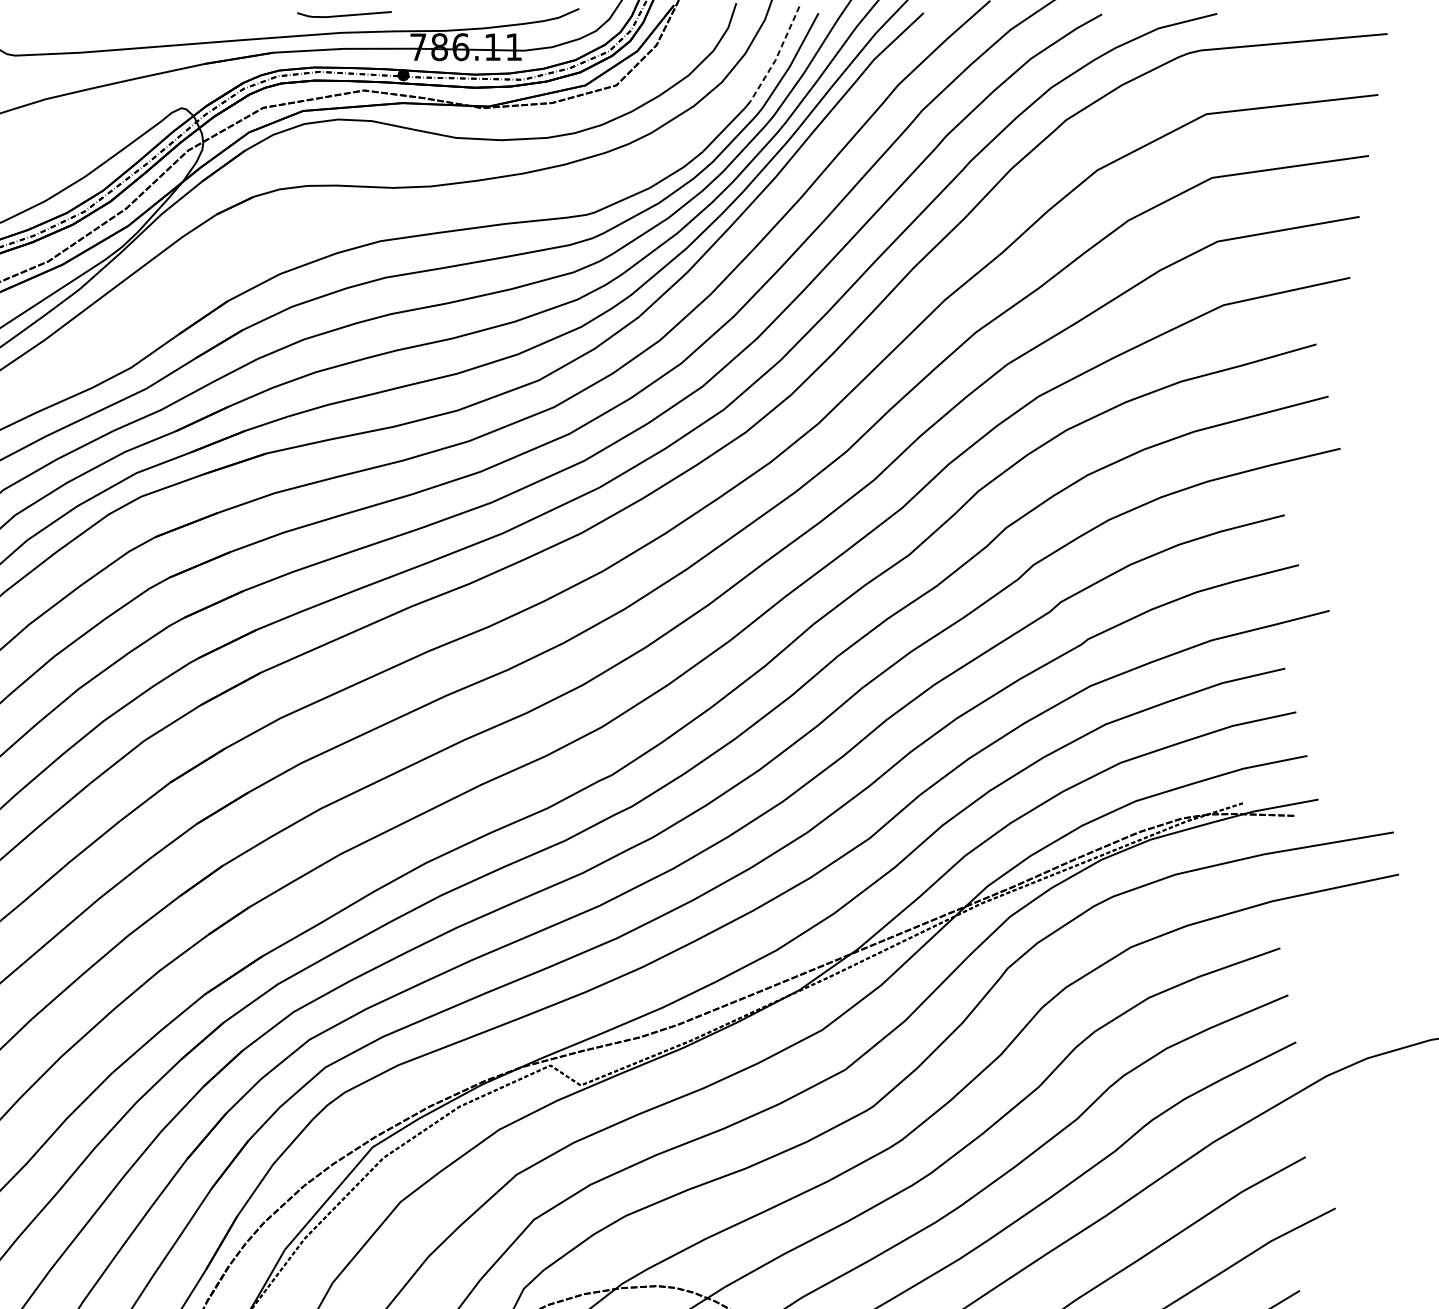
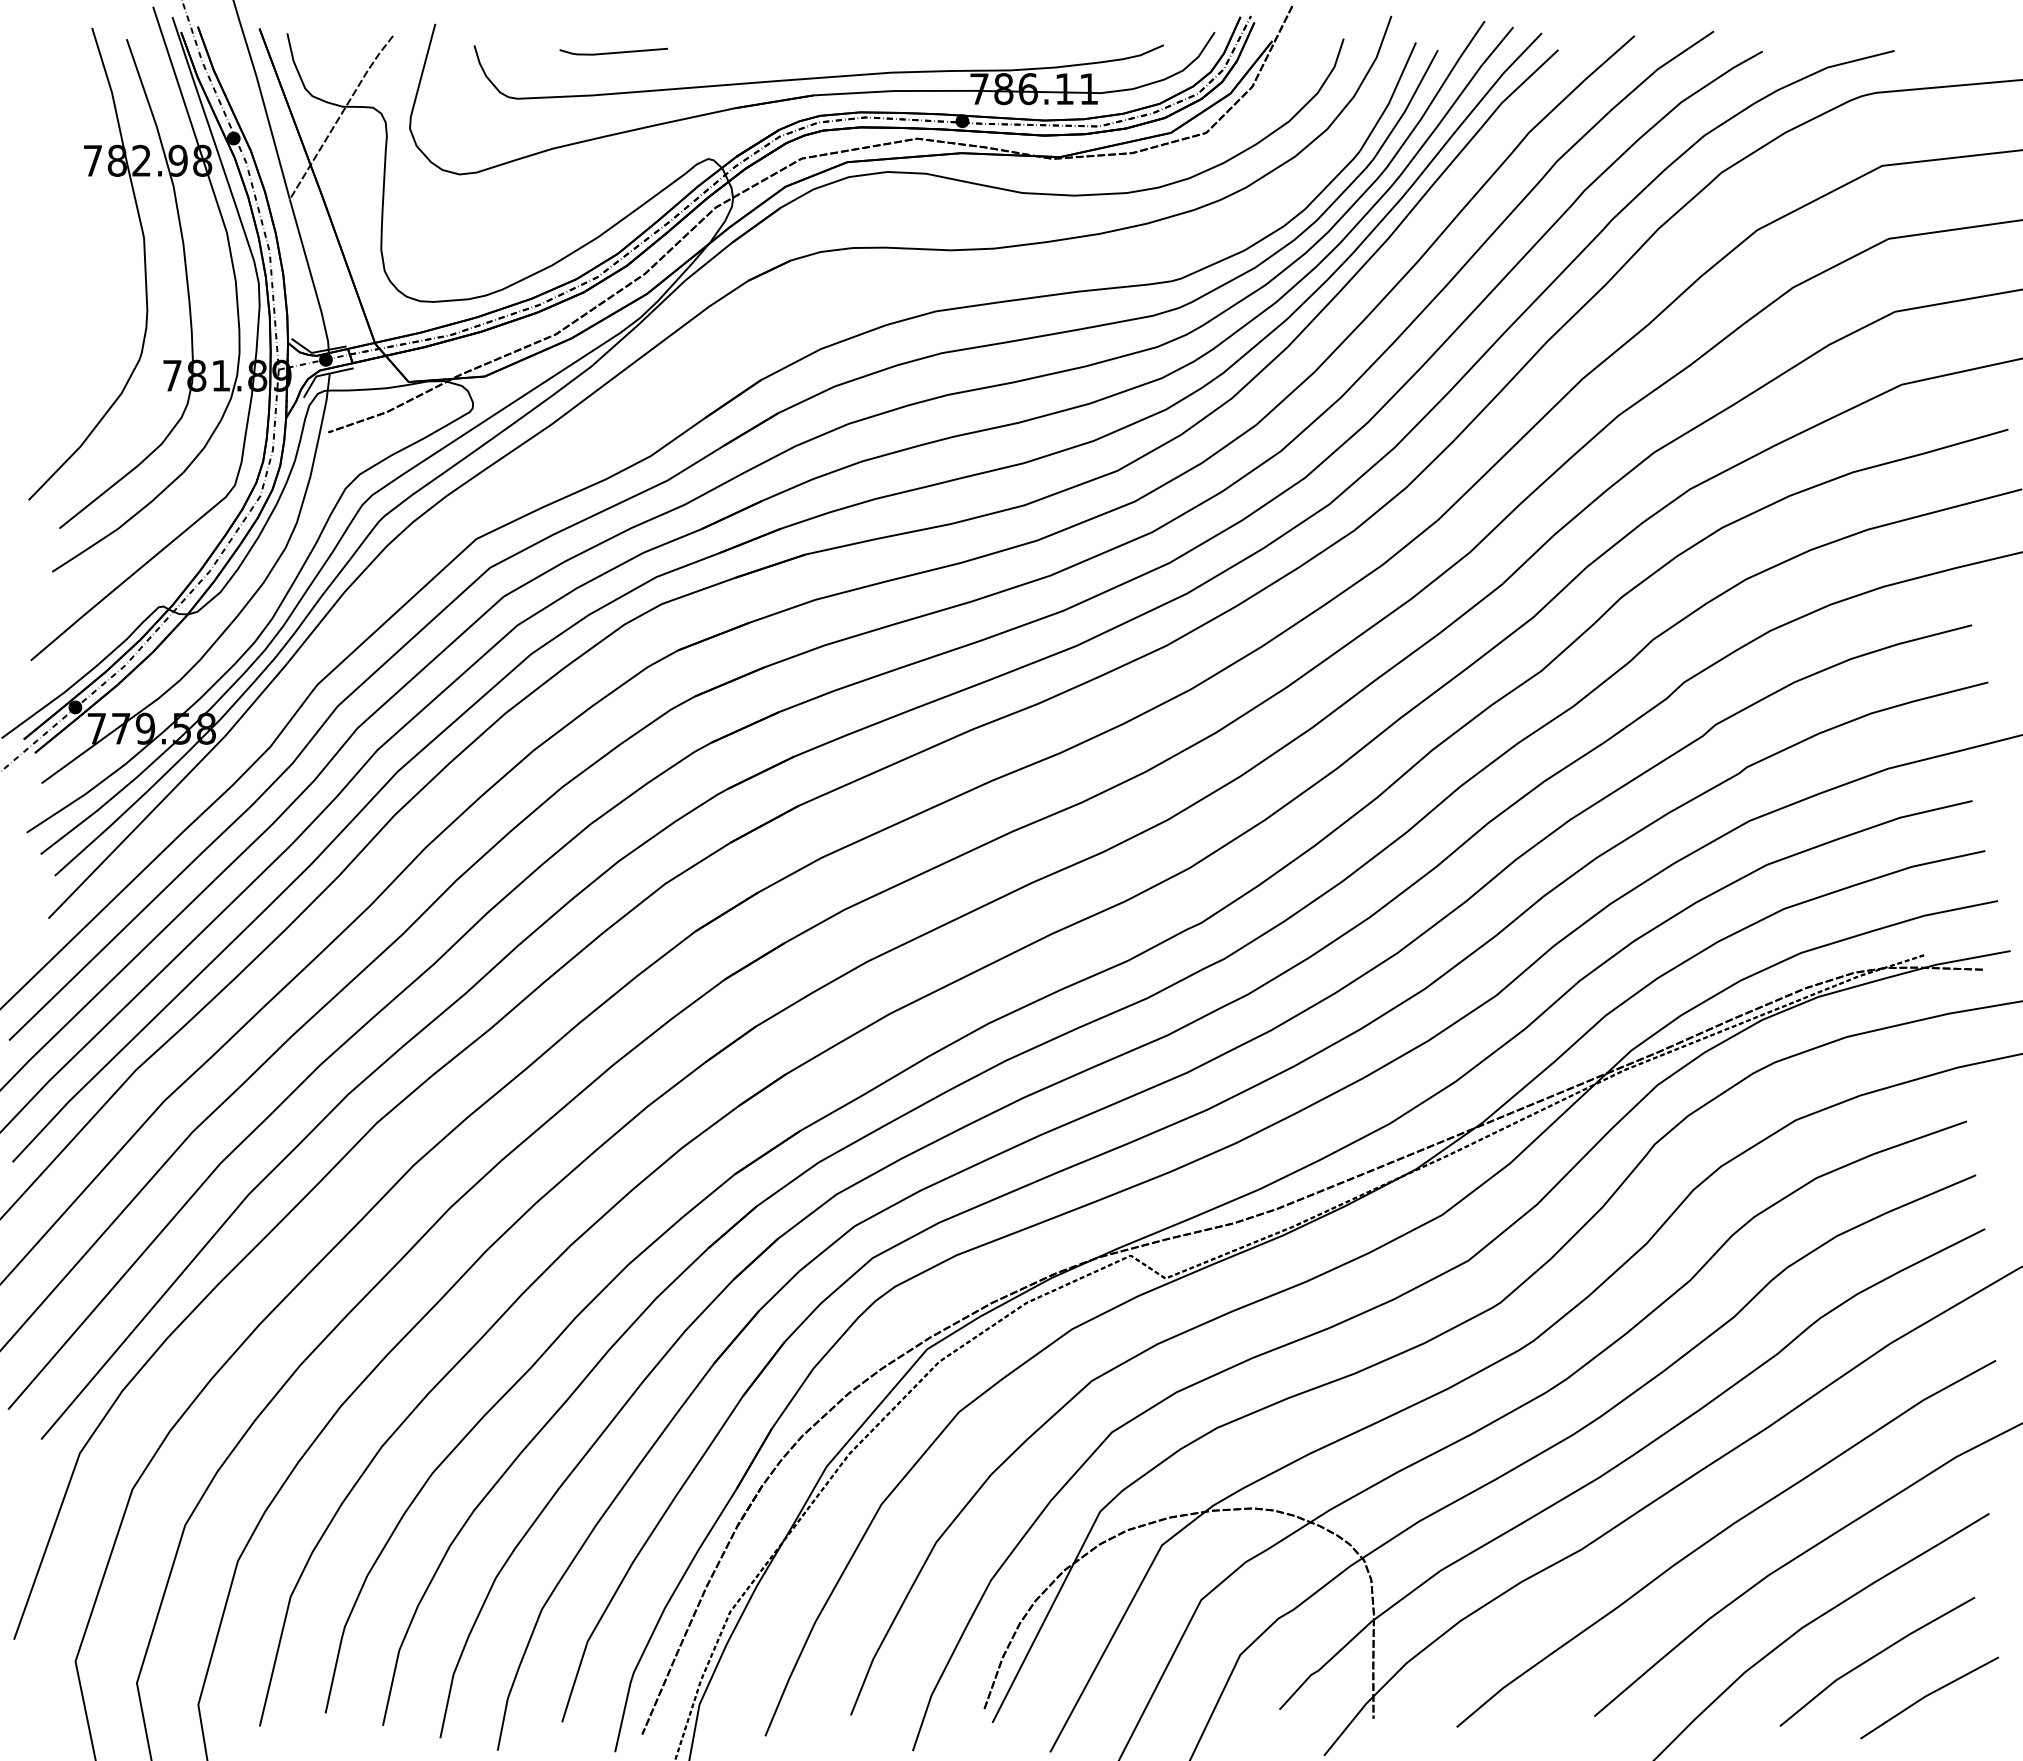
line: (344, 15) -> (613, 52), moved
line: (777, 55) -> (1390, 98), dashed -> solid

